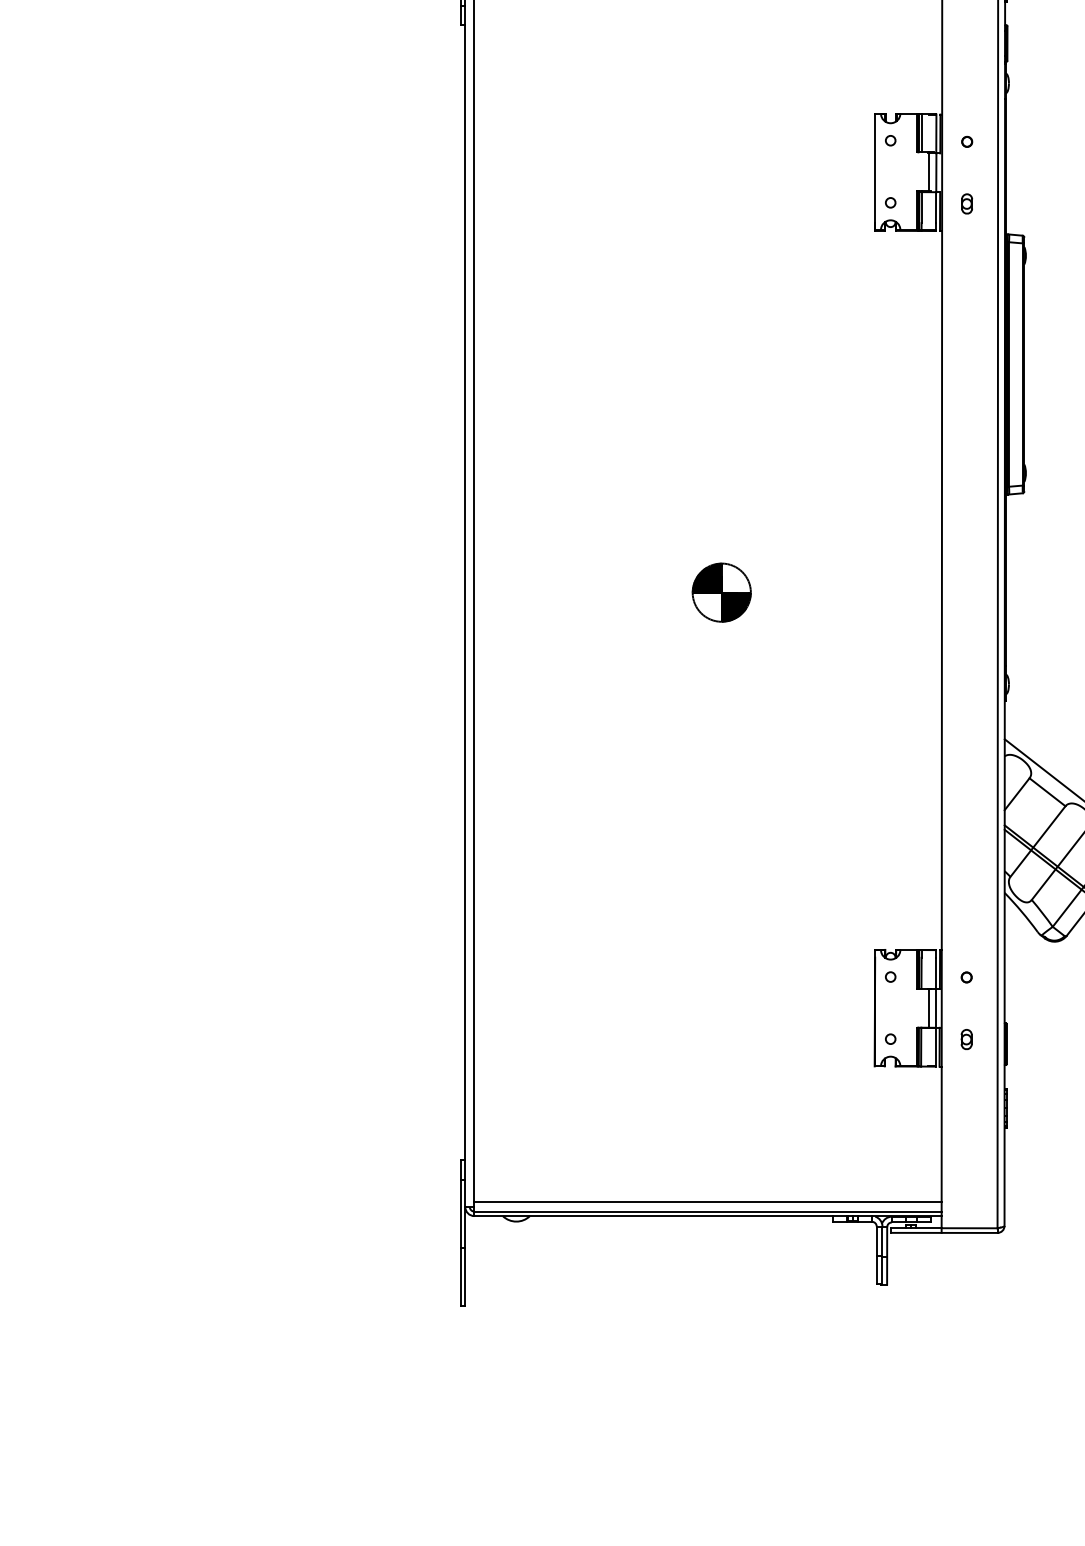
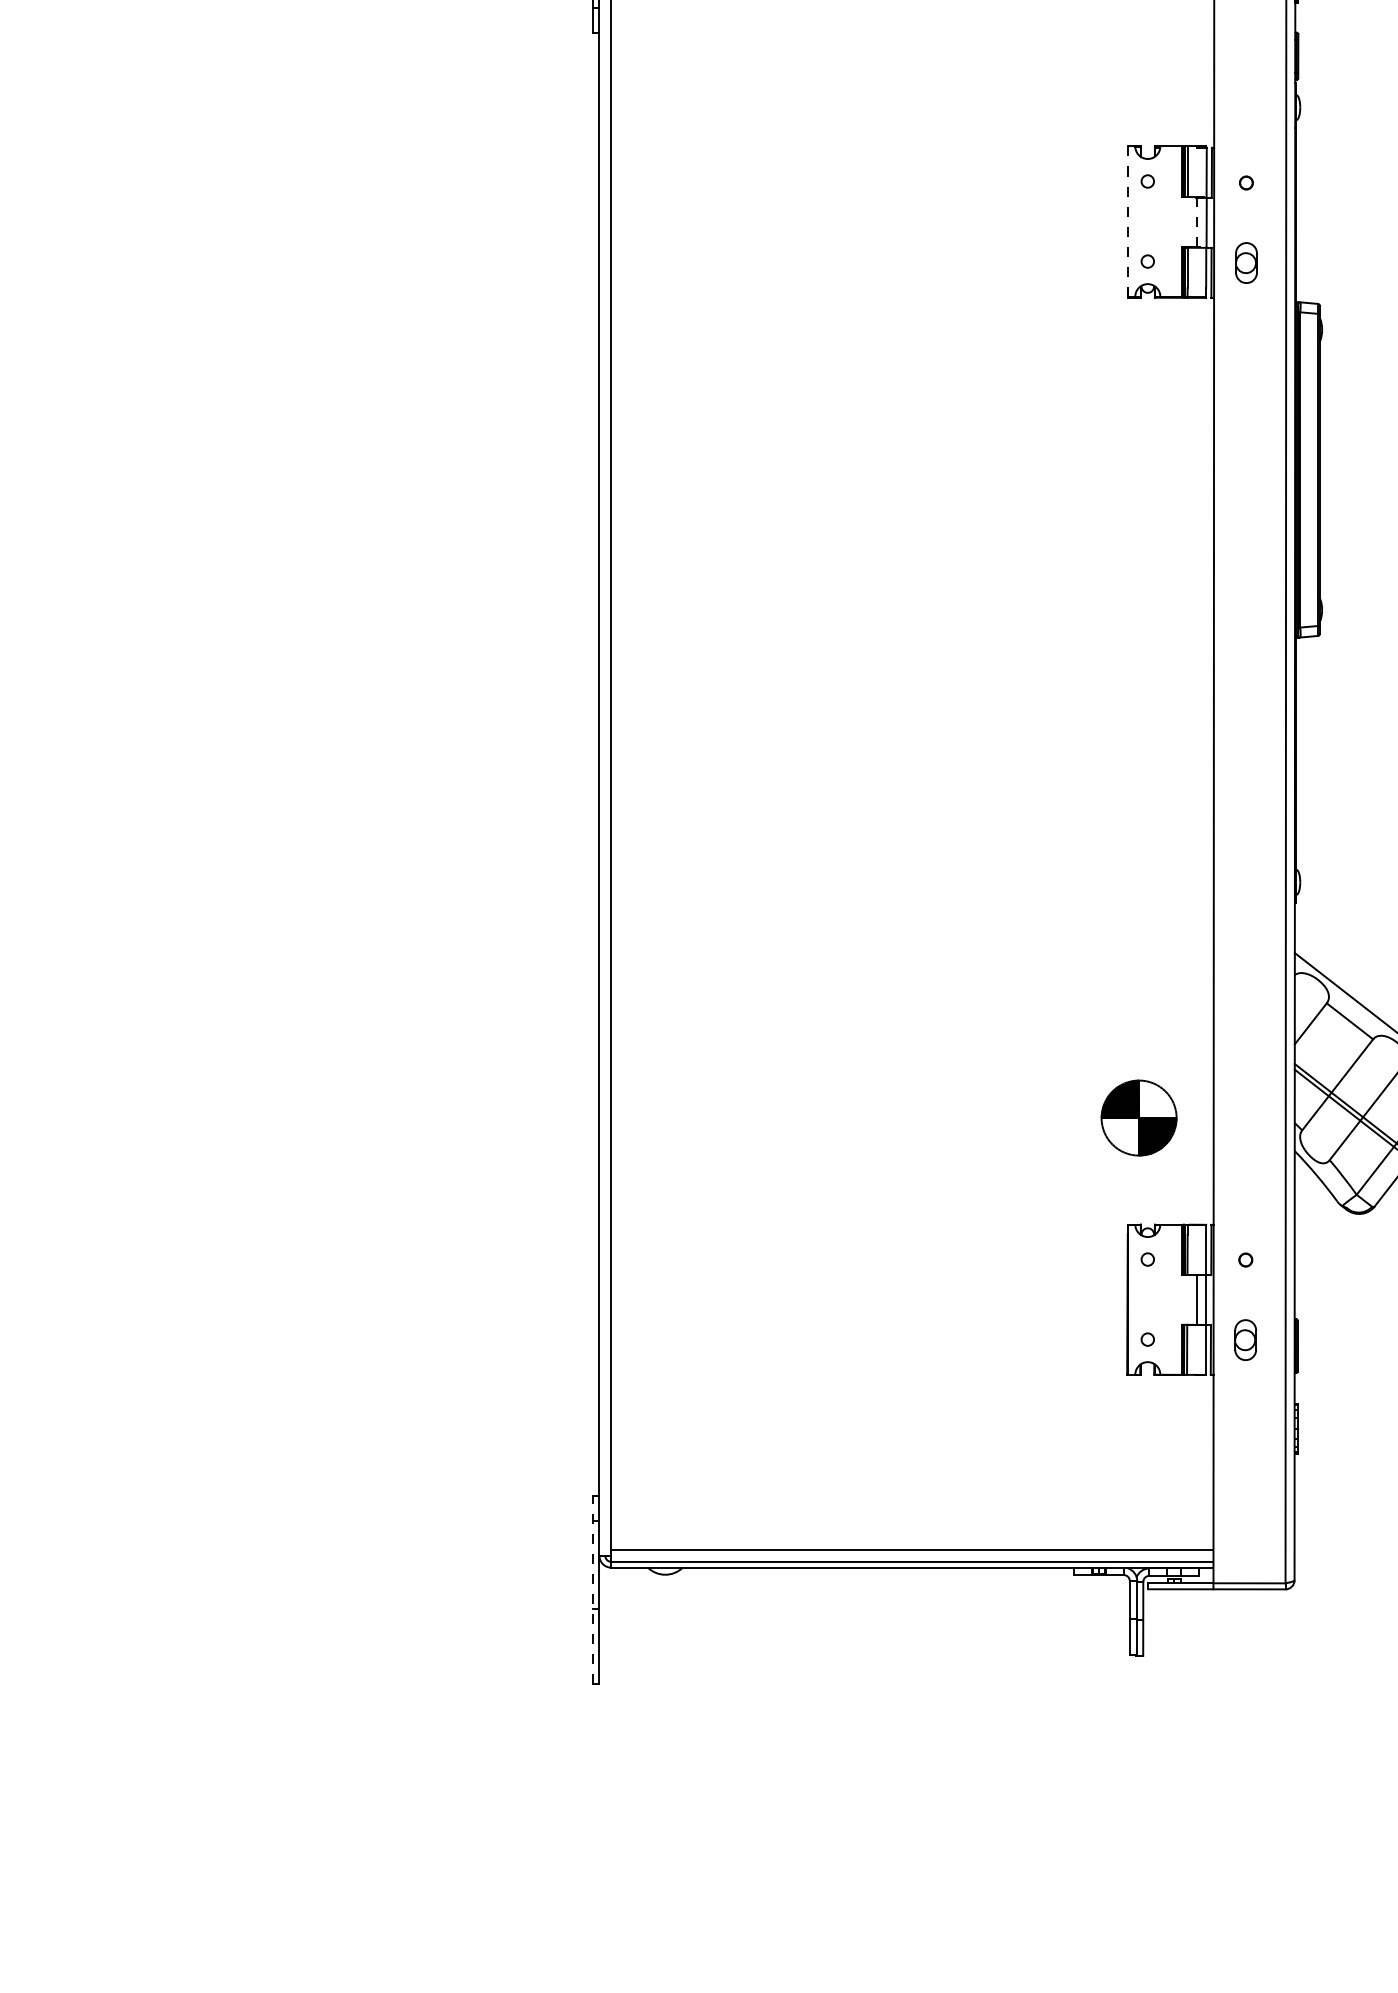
line: (874, 171) -> (1127, 221), solid -> dashed
line: (928, 172) -> (1196, 222), solid -> dashed
part: (966, 203) -> (1245, 262), size x1.6
part: (721, 592) -> (1138, 1117), moved
part: (966, 1039) -> (1245, 1339), size x1.6
line: (460, 1233) -> (593, 1589), solid -> dashed

